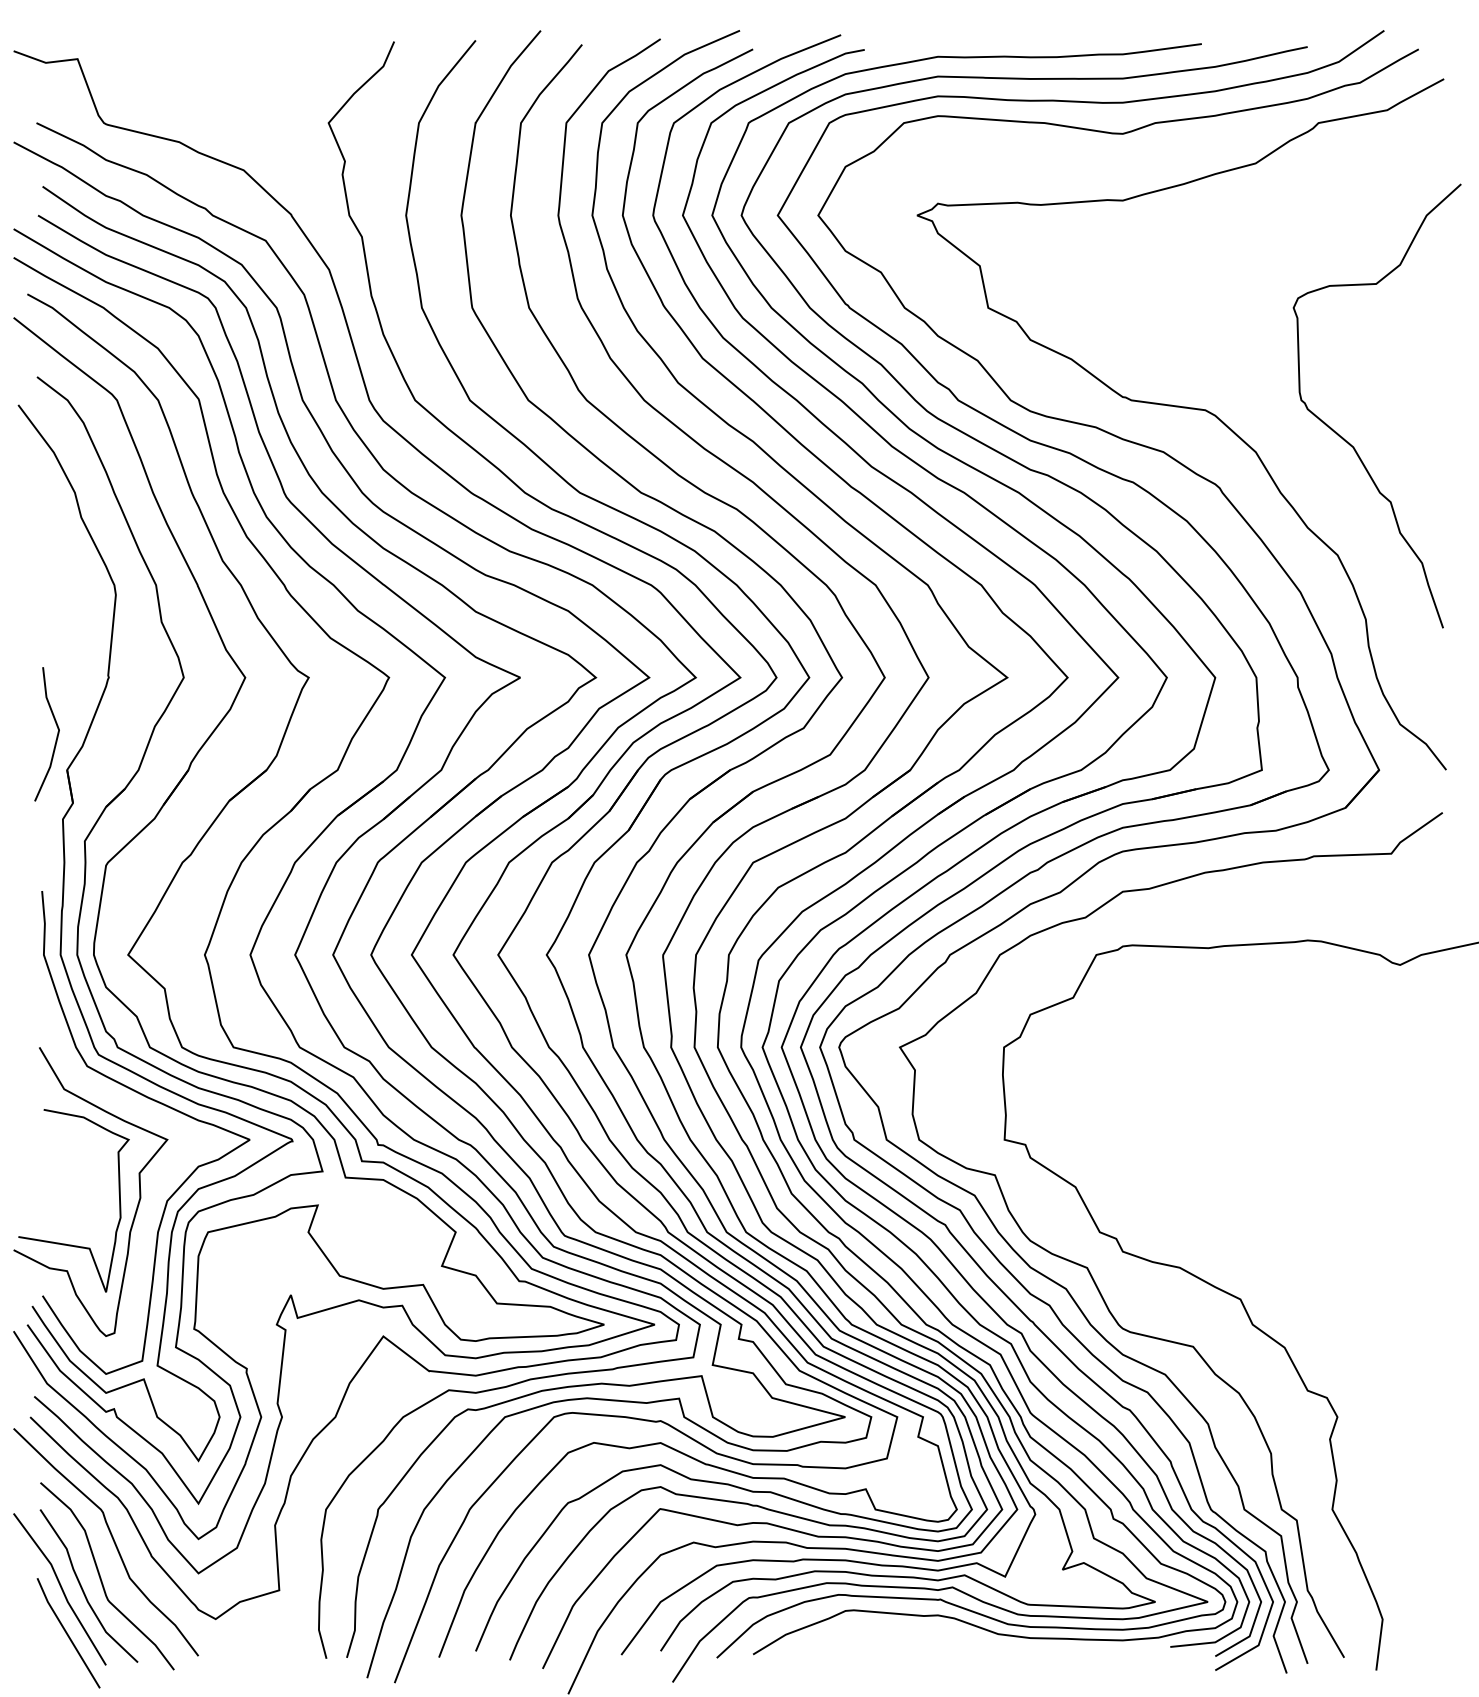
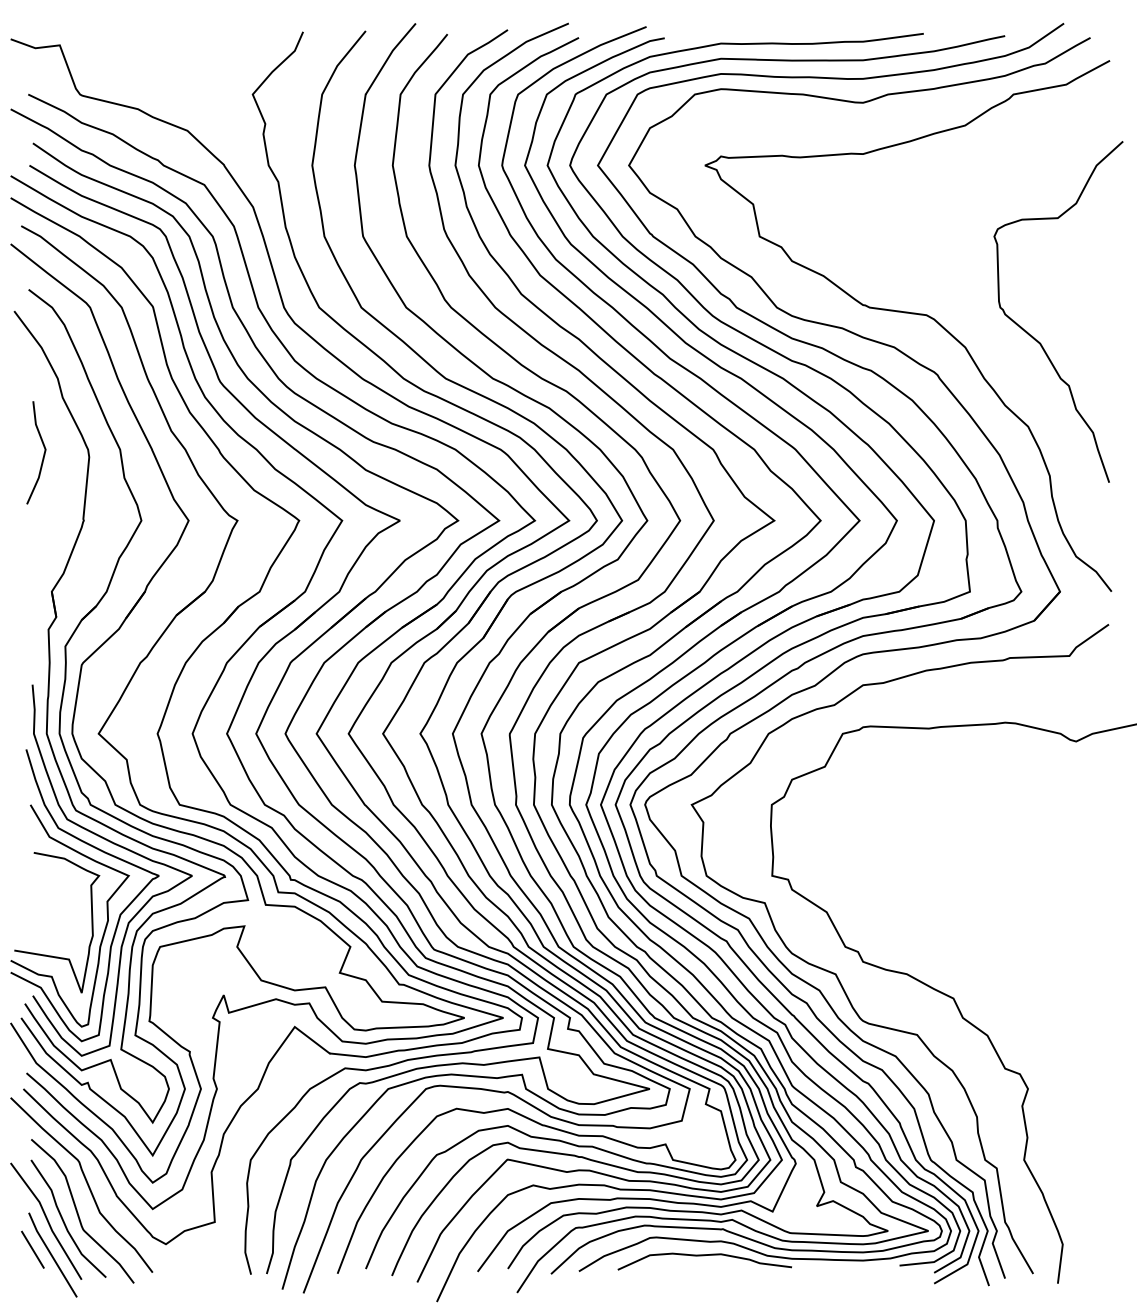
line: (56, 736) -> (43, 454), moved
curve: (156, 1188) -> (120, 913), added
line: (42, 1625) -> (32, 1249), added
curve: (916, 1634) -> (704, 1256), added

